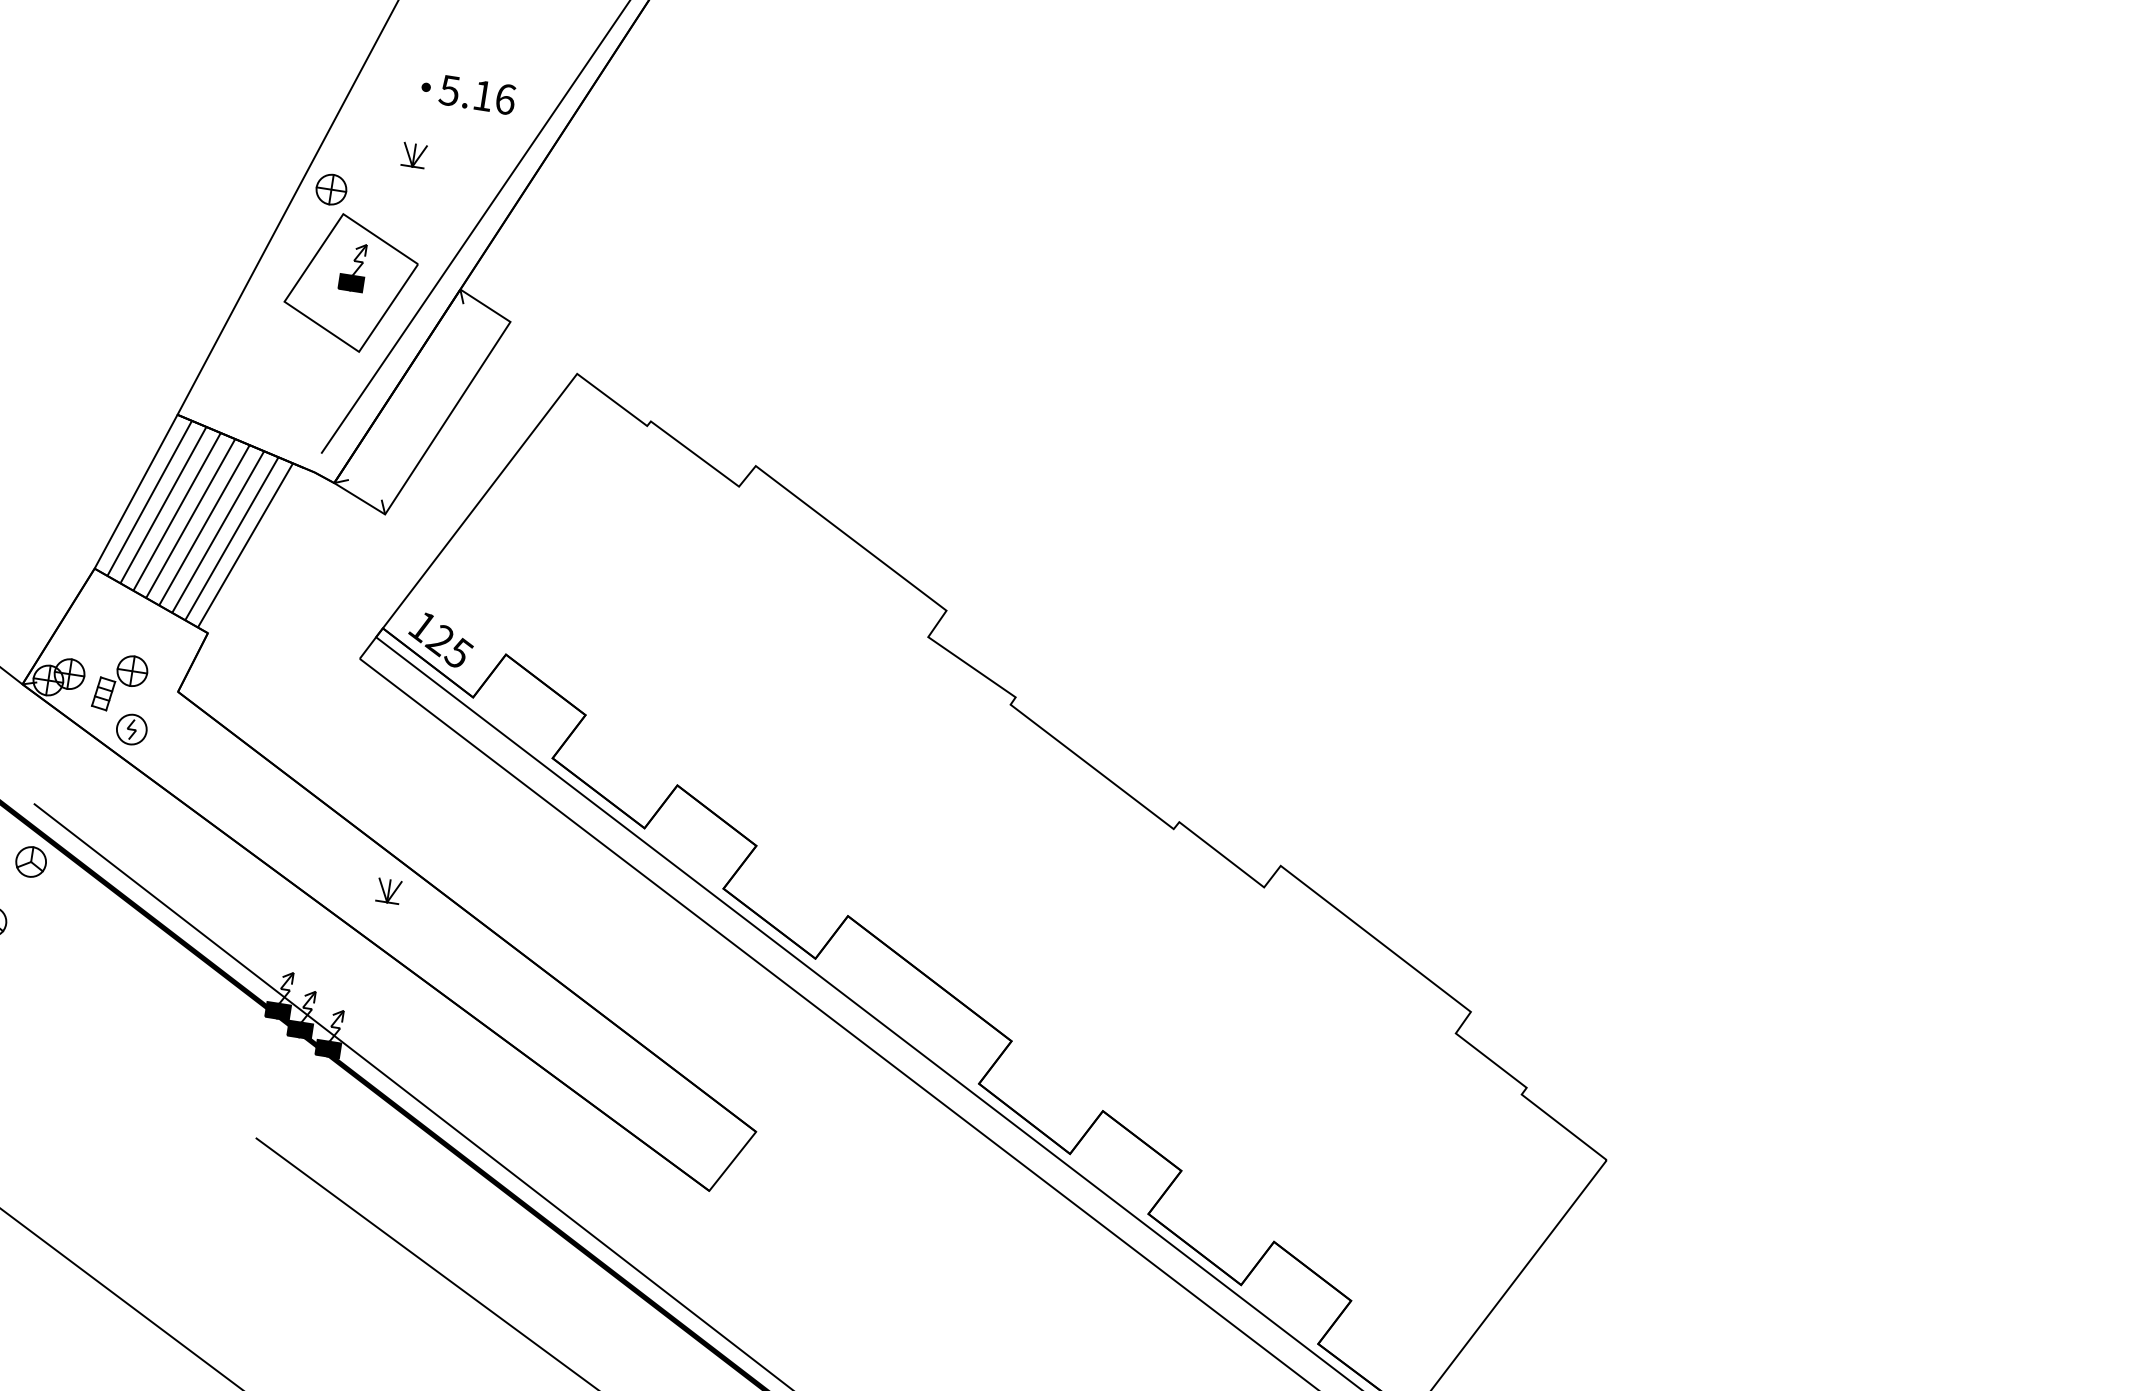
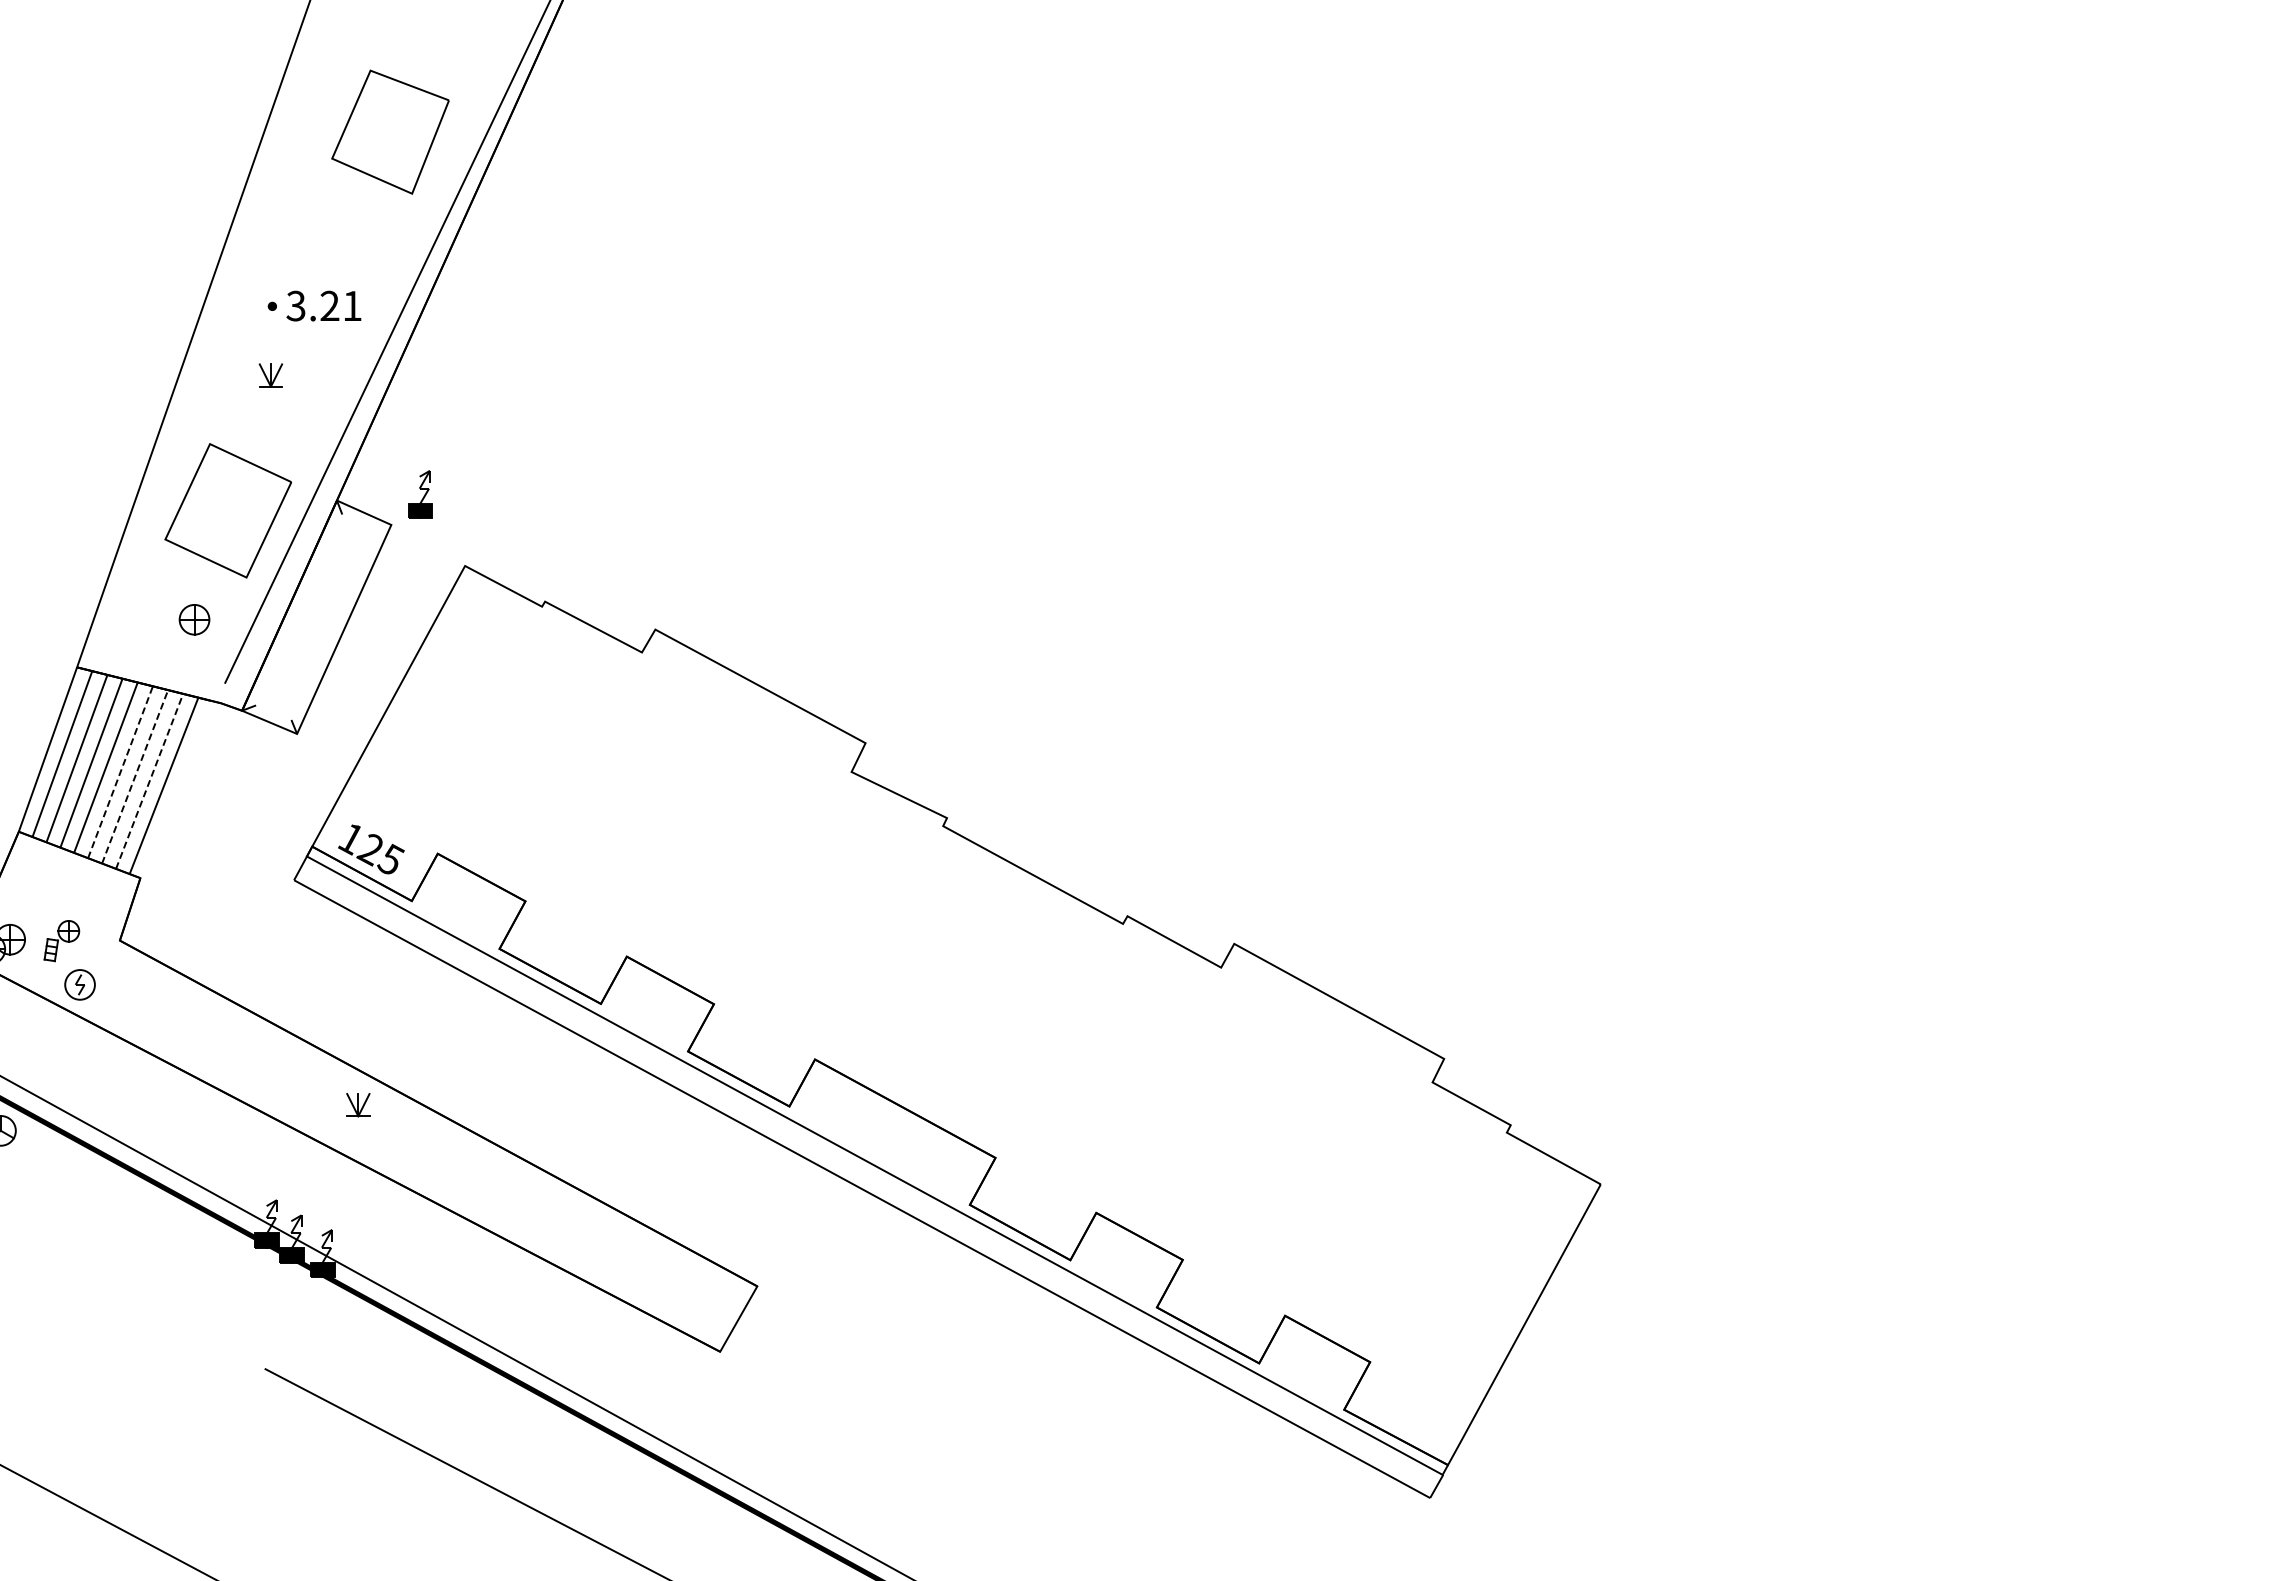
text: (477, 94) -> (324, 305), 5.16 -> 3.21
part: (331, 189) -> (194, 619), moved
part: (353, 266) -> (420, 494), moved
line: (204, 525) -> (120, 772), solid -> dashed
line: (218, 531) -> (135, 776), solid -> dashed
line: (231, 538) -> (149, 781), solid -> dashed
part: (120, 682) -> (61, 940), size x0.7

